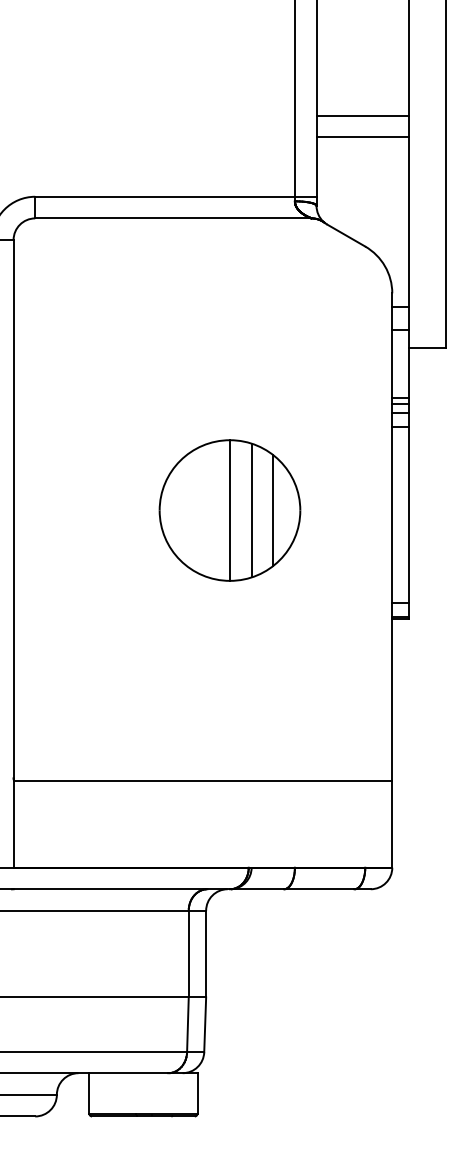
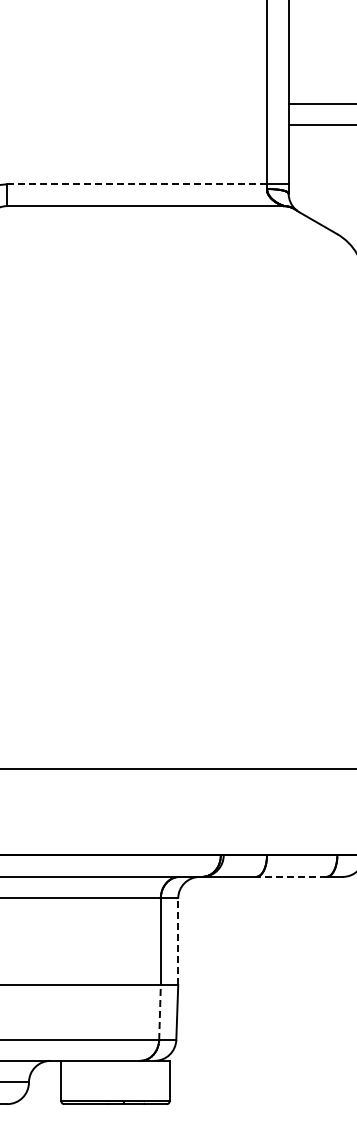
line: (165, 196) -> (137, 184), solid -> dashed
part: (229, 510) -> (201, 498), removed
line: (318, 889) -> (290, 877), solid -> dashed
line: (206, 953) -> (178, 941), solid -> dashed
line: (187, 1024) -> (159, 1012), solid -> dashed

